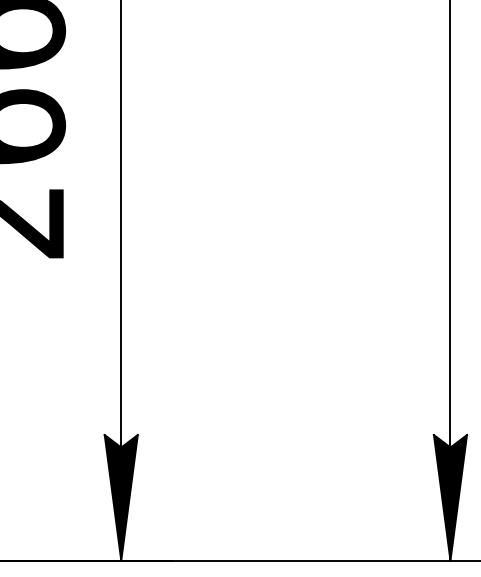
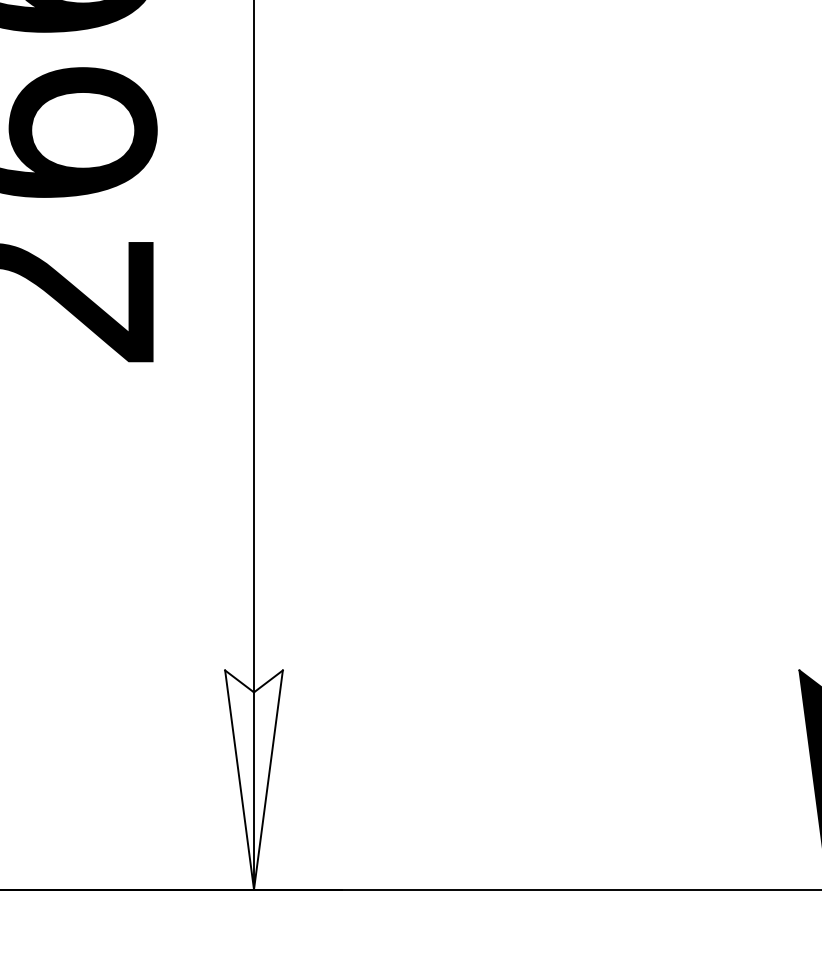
fill: (120, 497) -> (252, 779), removed

